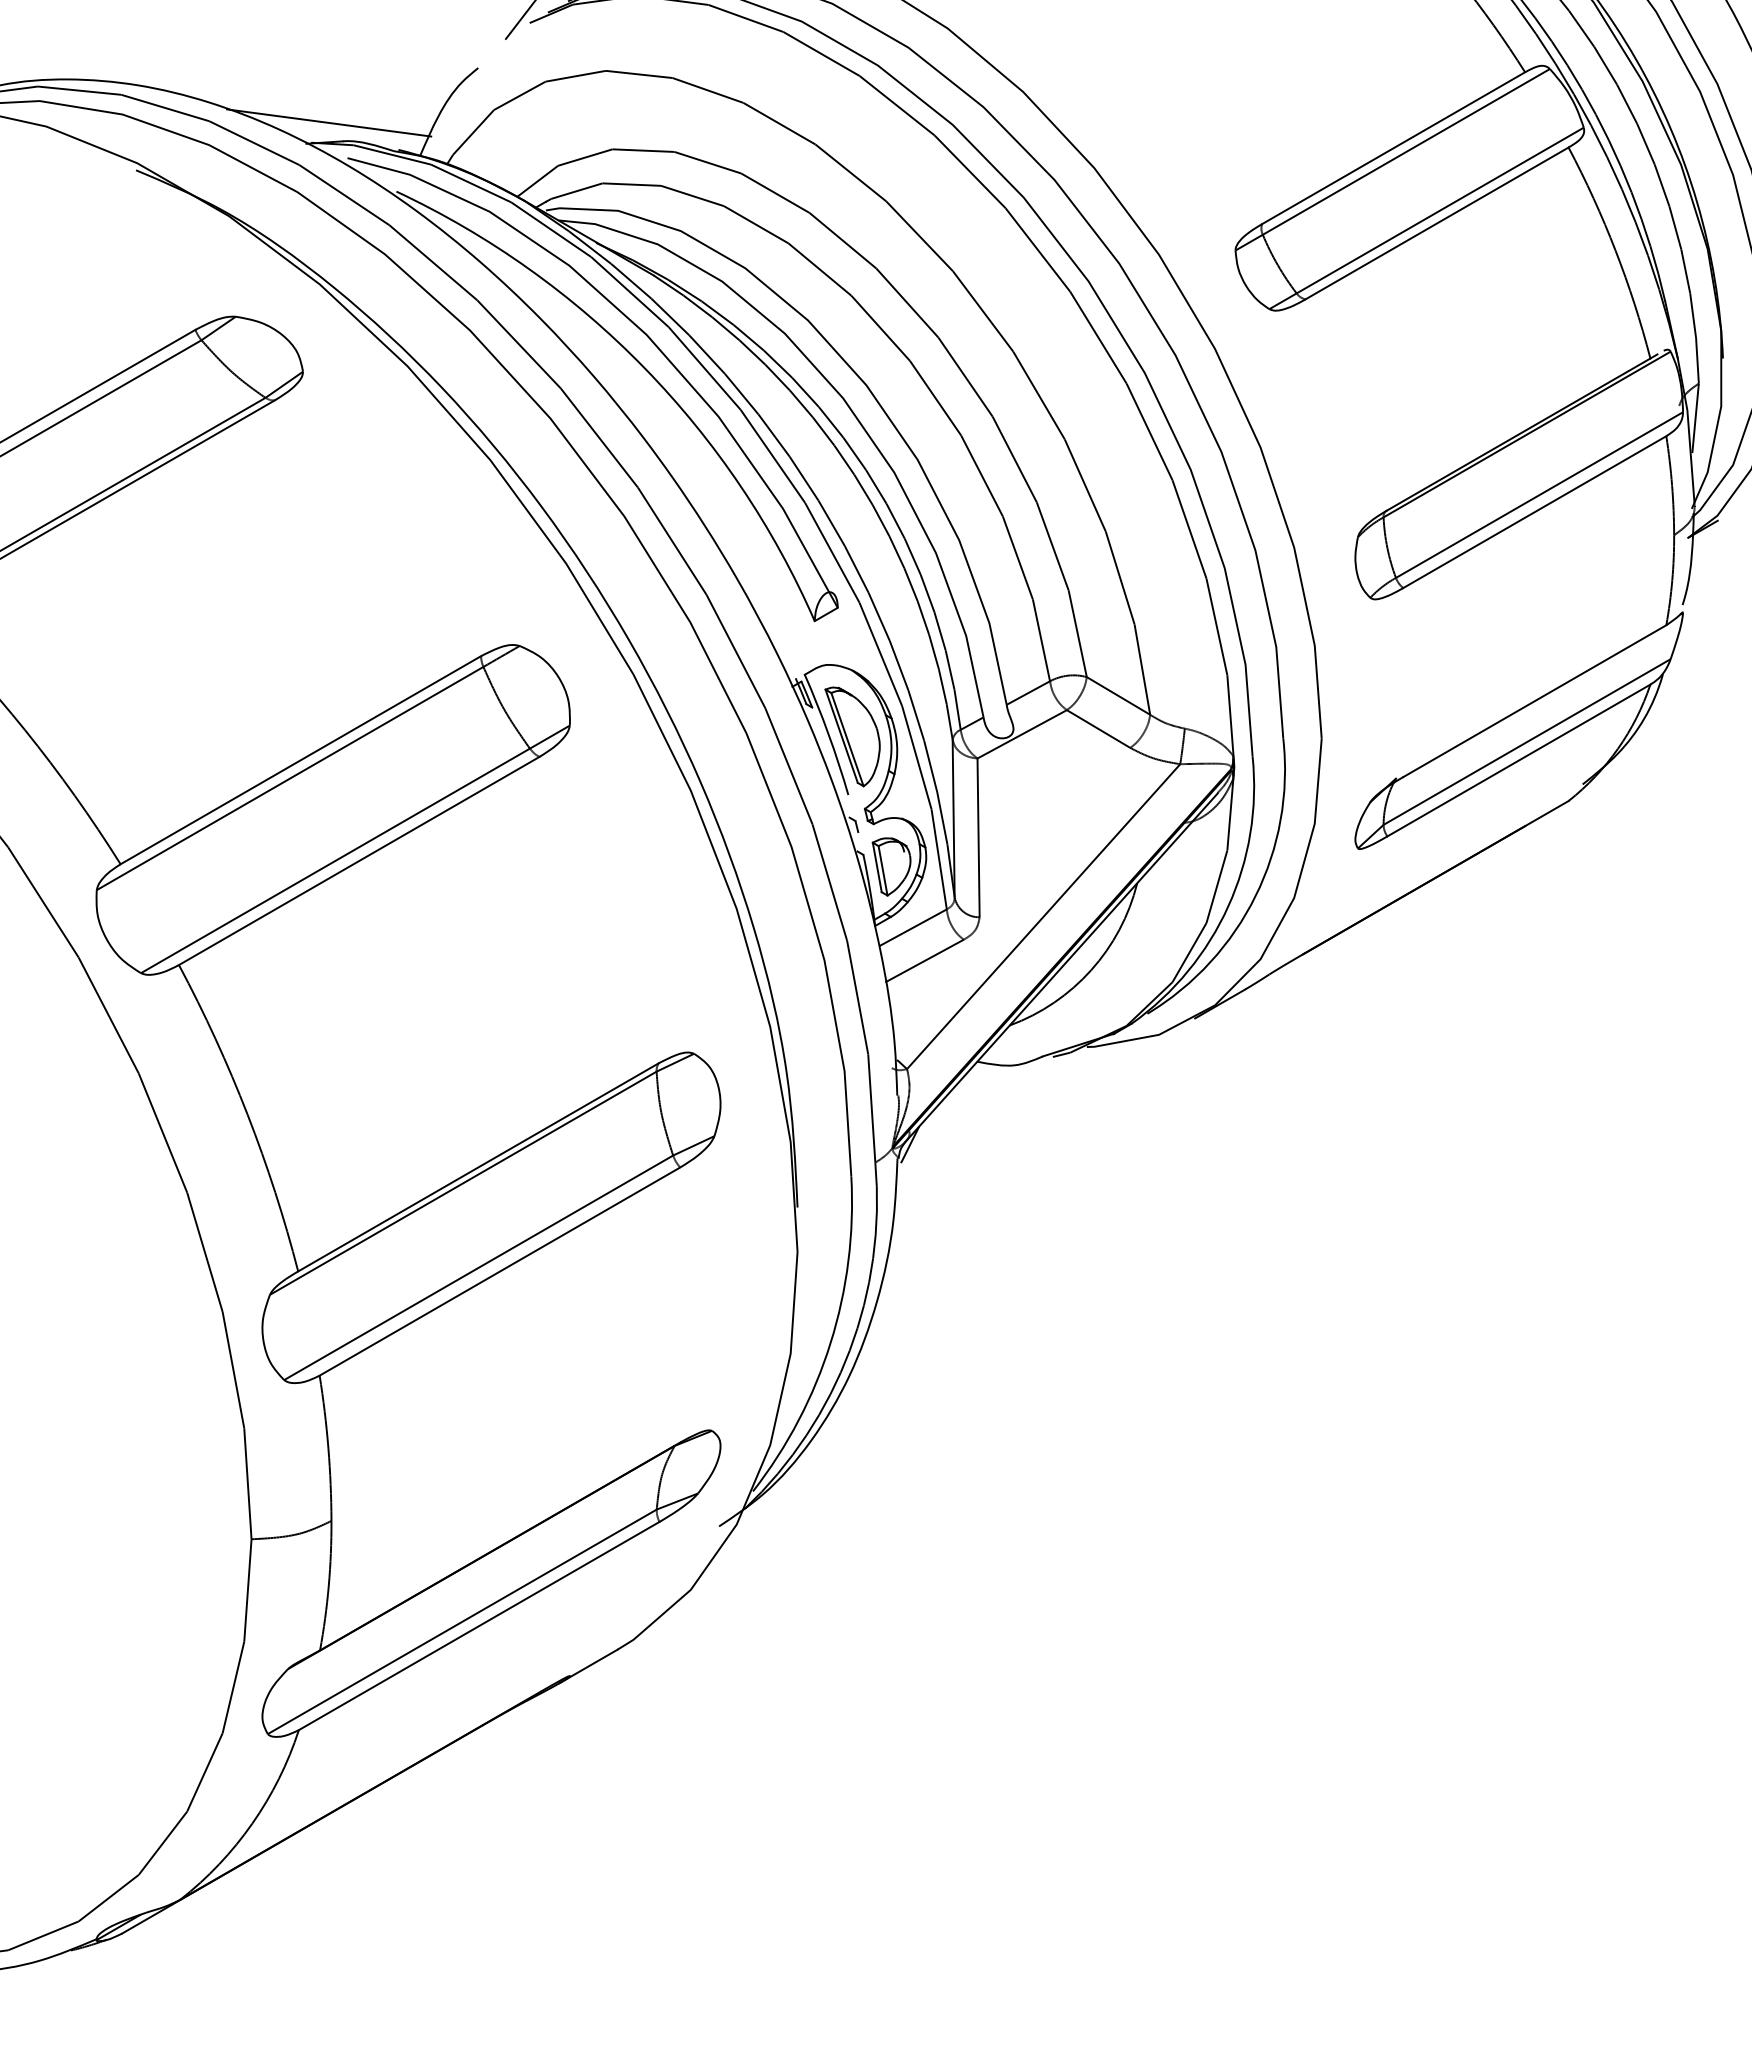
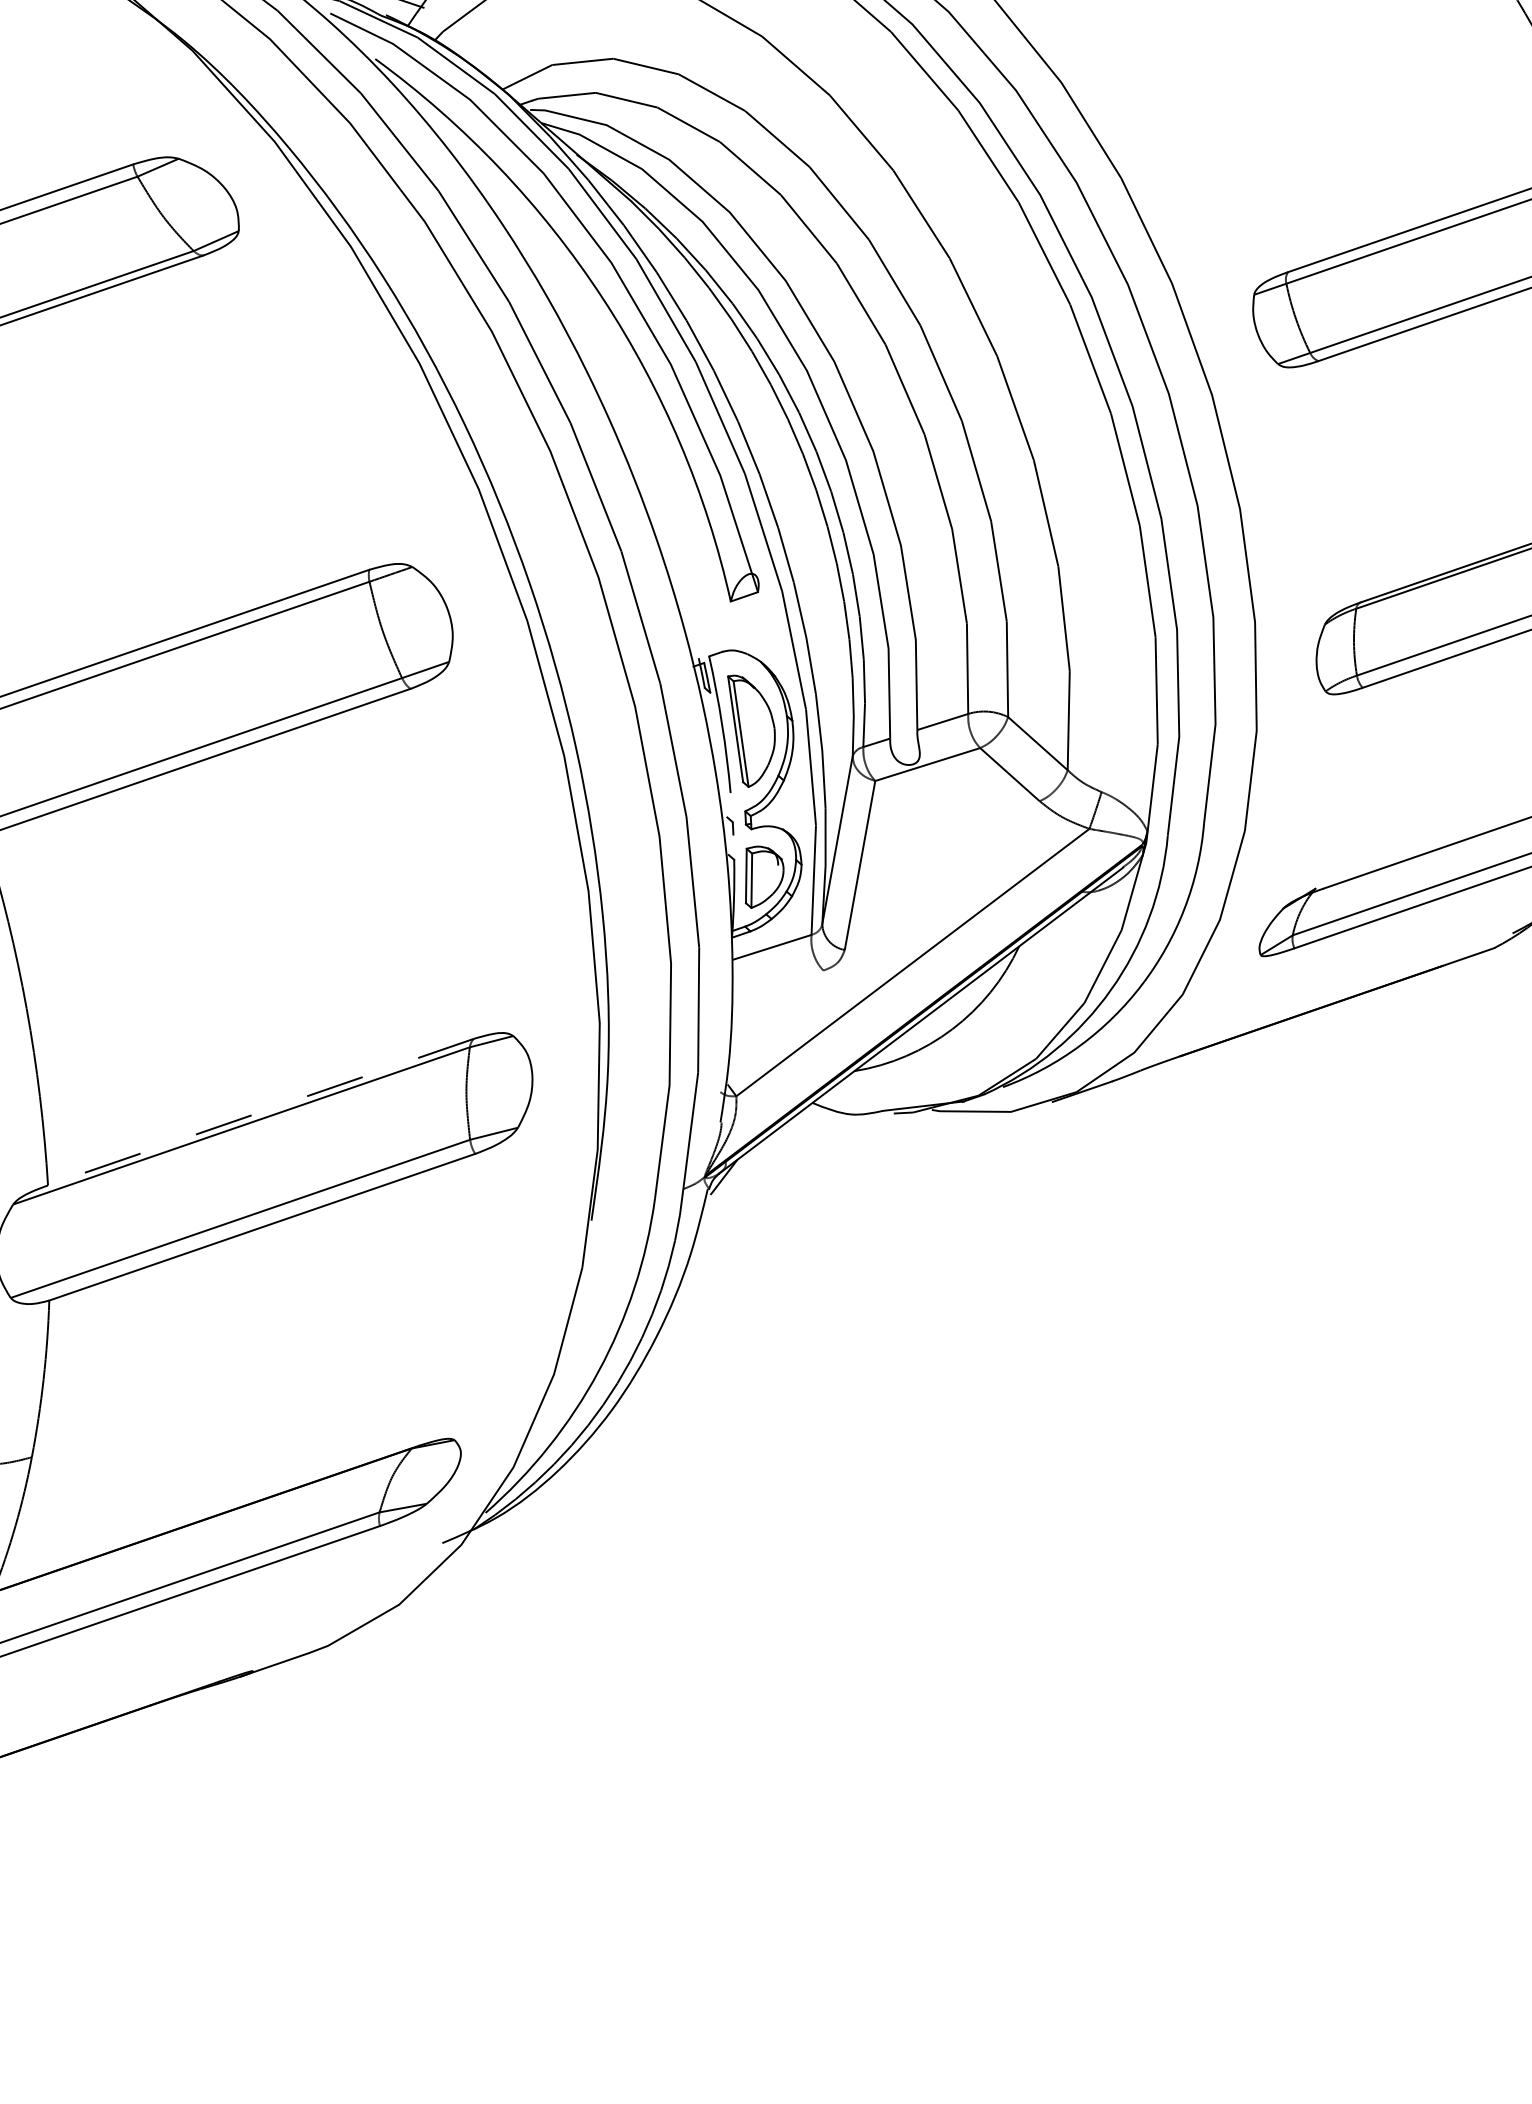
line: (924, 960) -> (777, 984), removed
line: (478, 1167) -> (260, 1112), solid -> dashed

